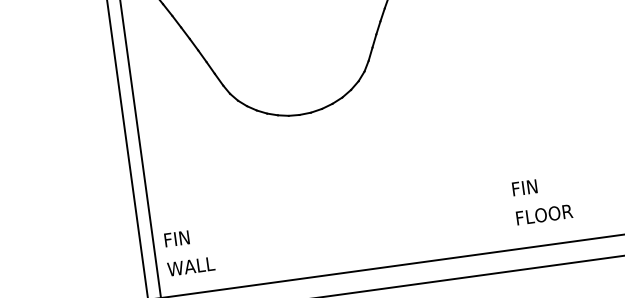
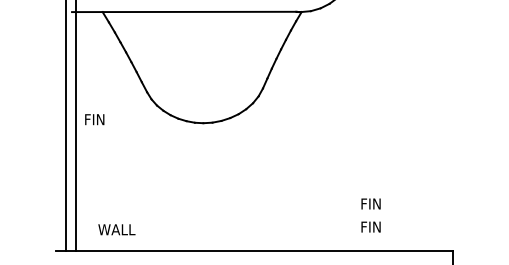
text: (549, 213) -> (387, 226), FLOOR -> FIN
text: (176, 238) -> (94, 119), moved
text: (190, 266) -> (116, 229), moved

